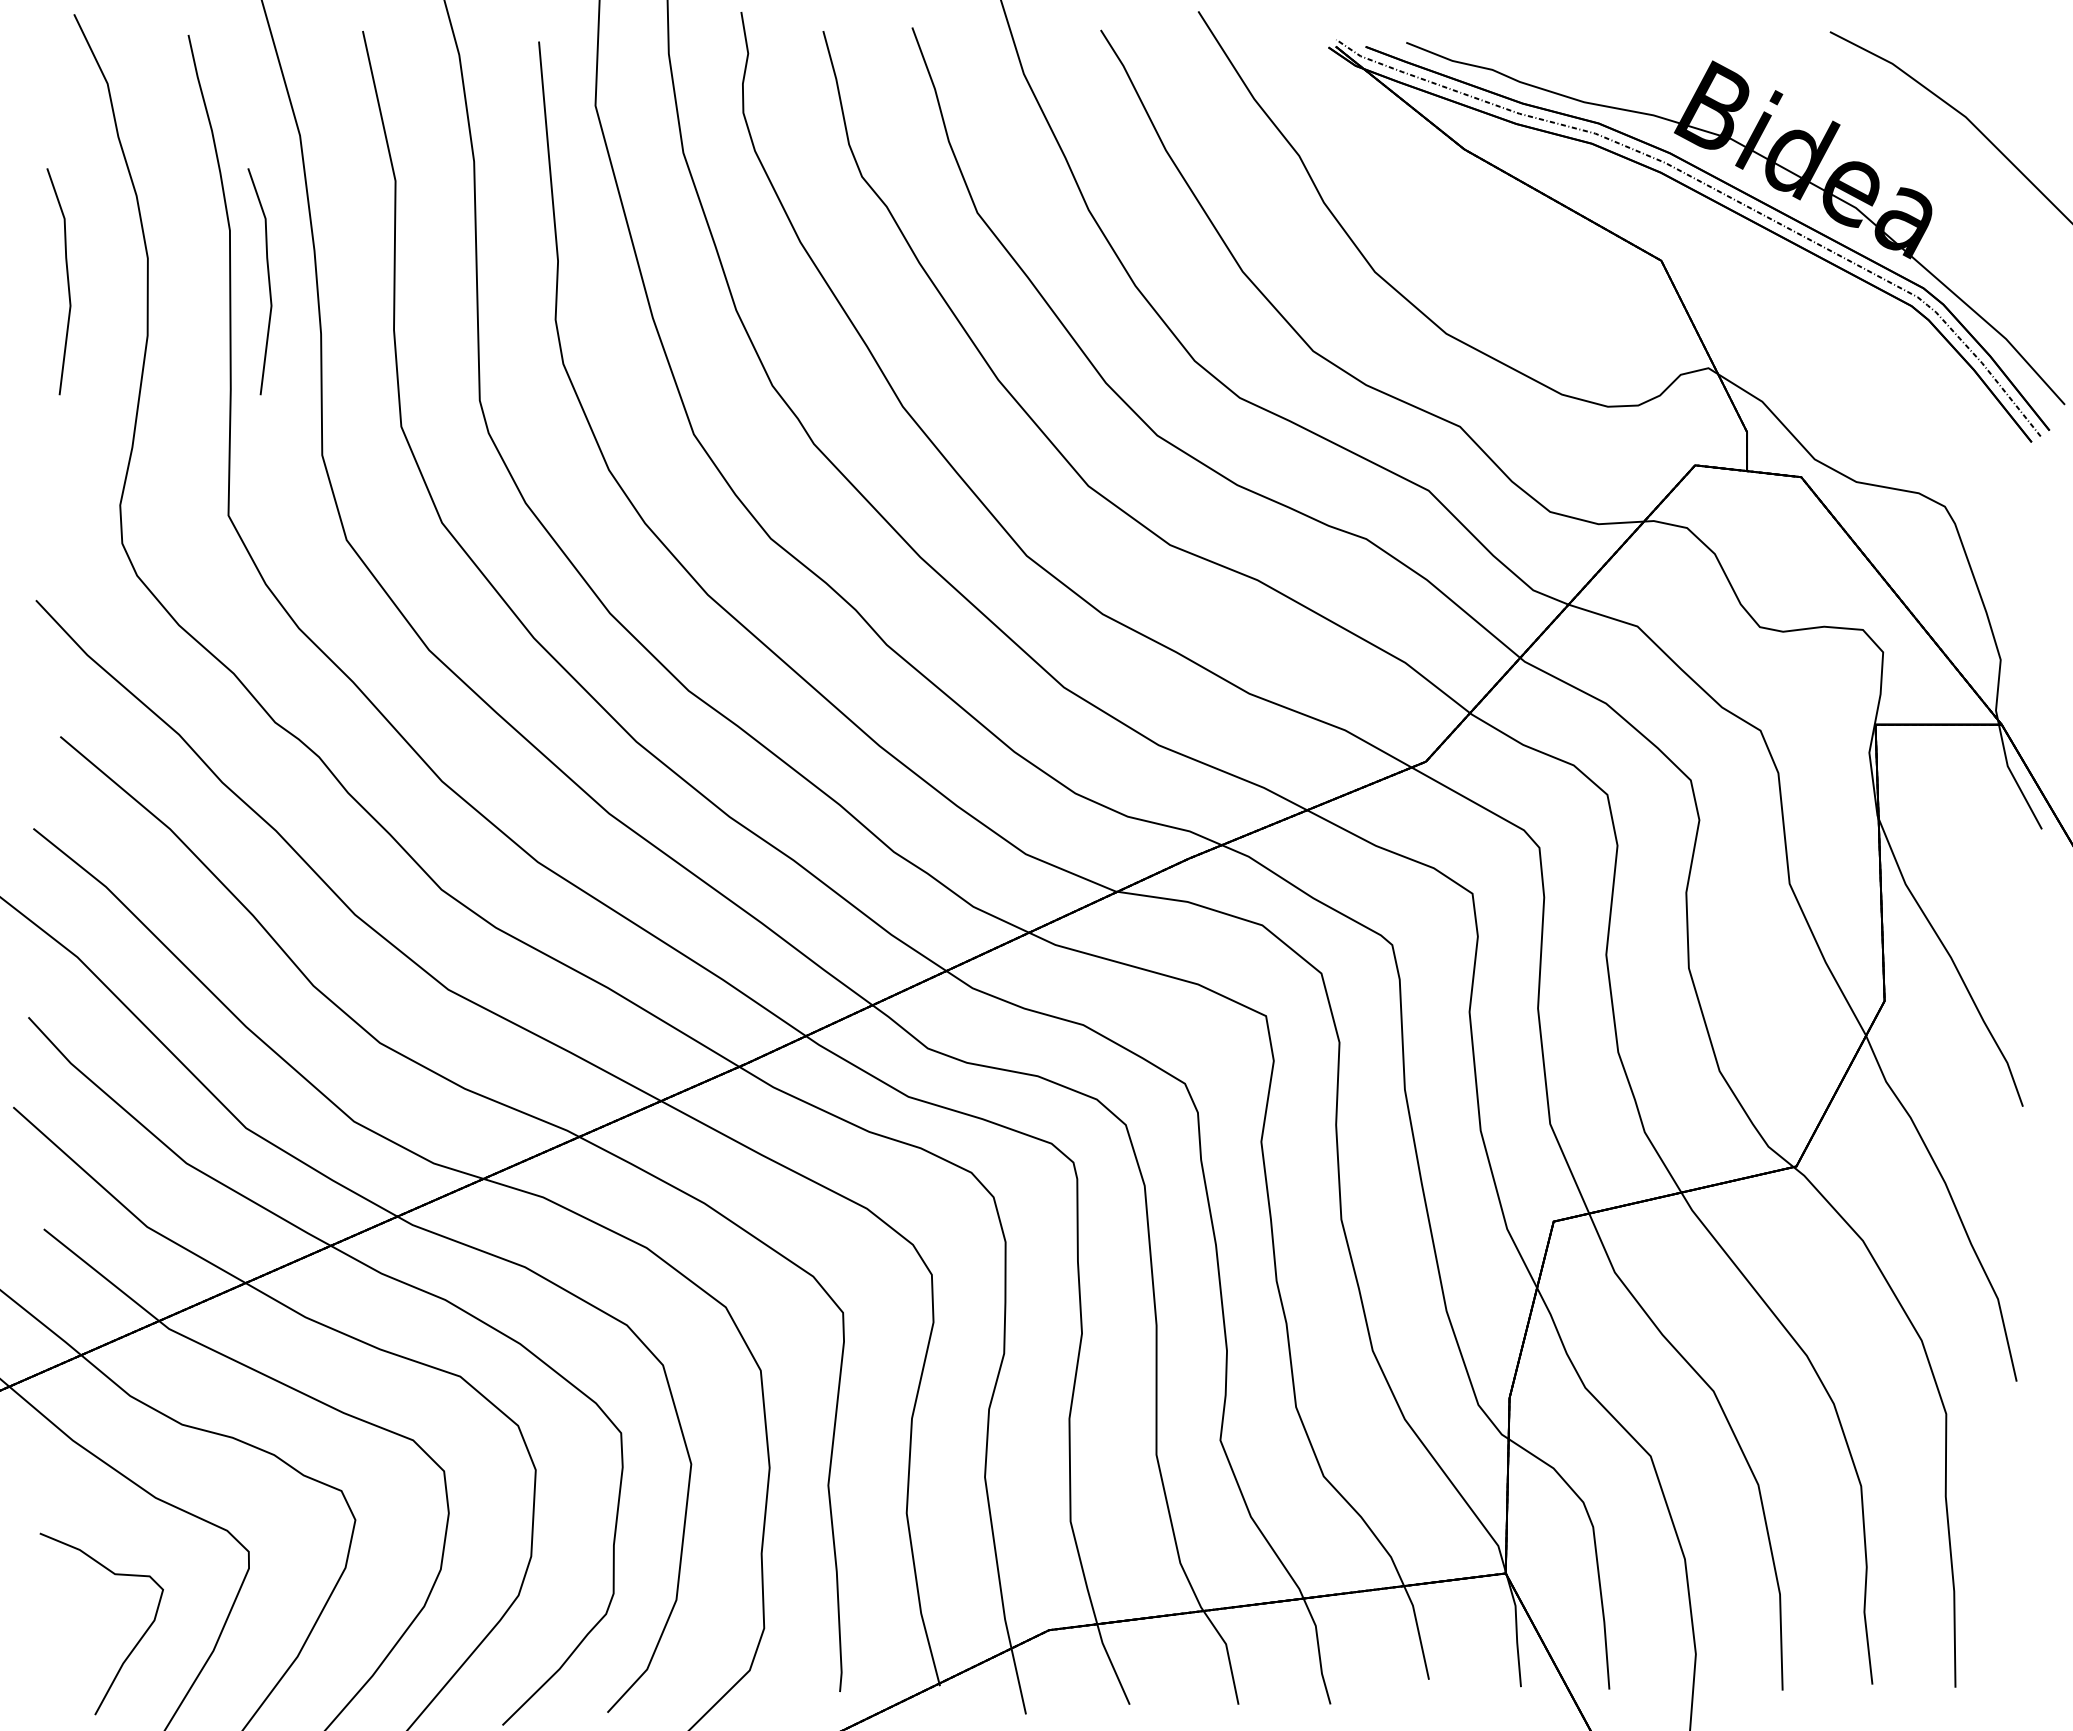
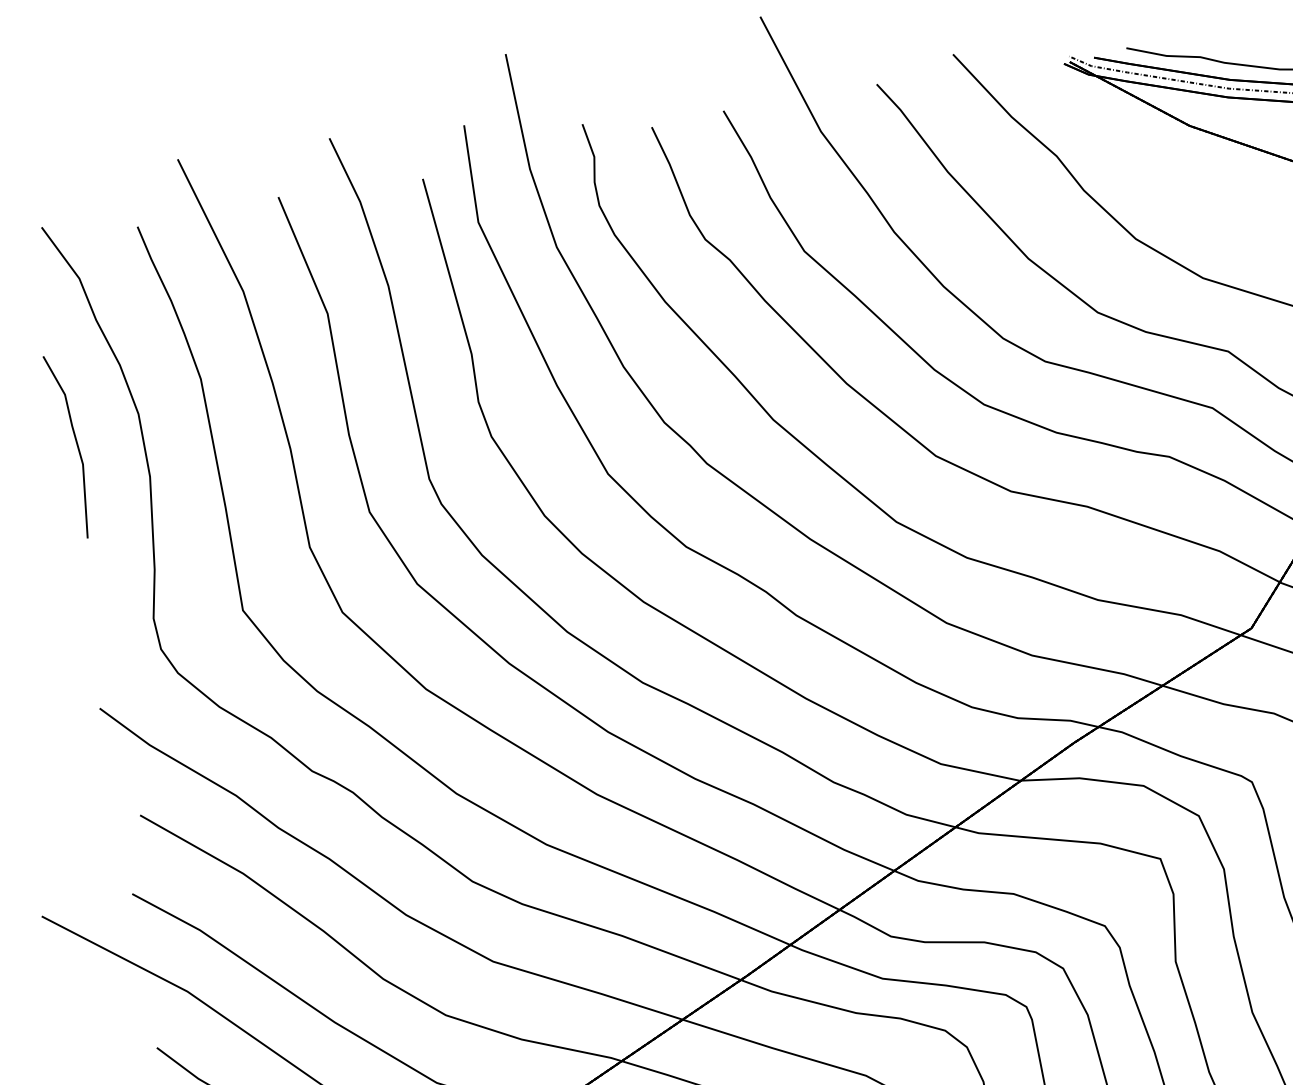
line: (268, 281) -> (239, 414), removed

